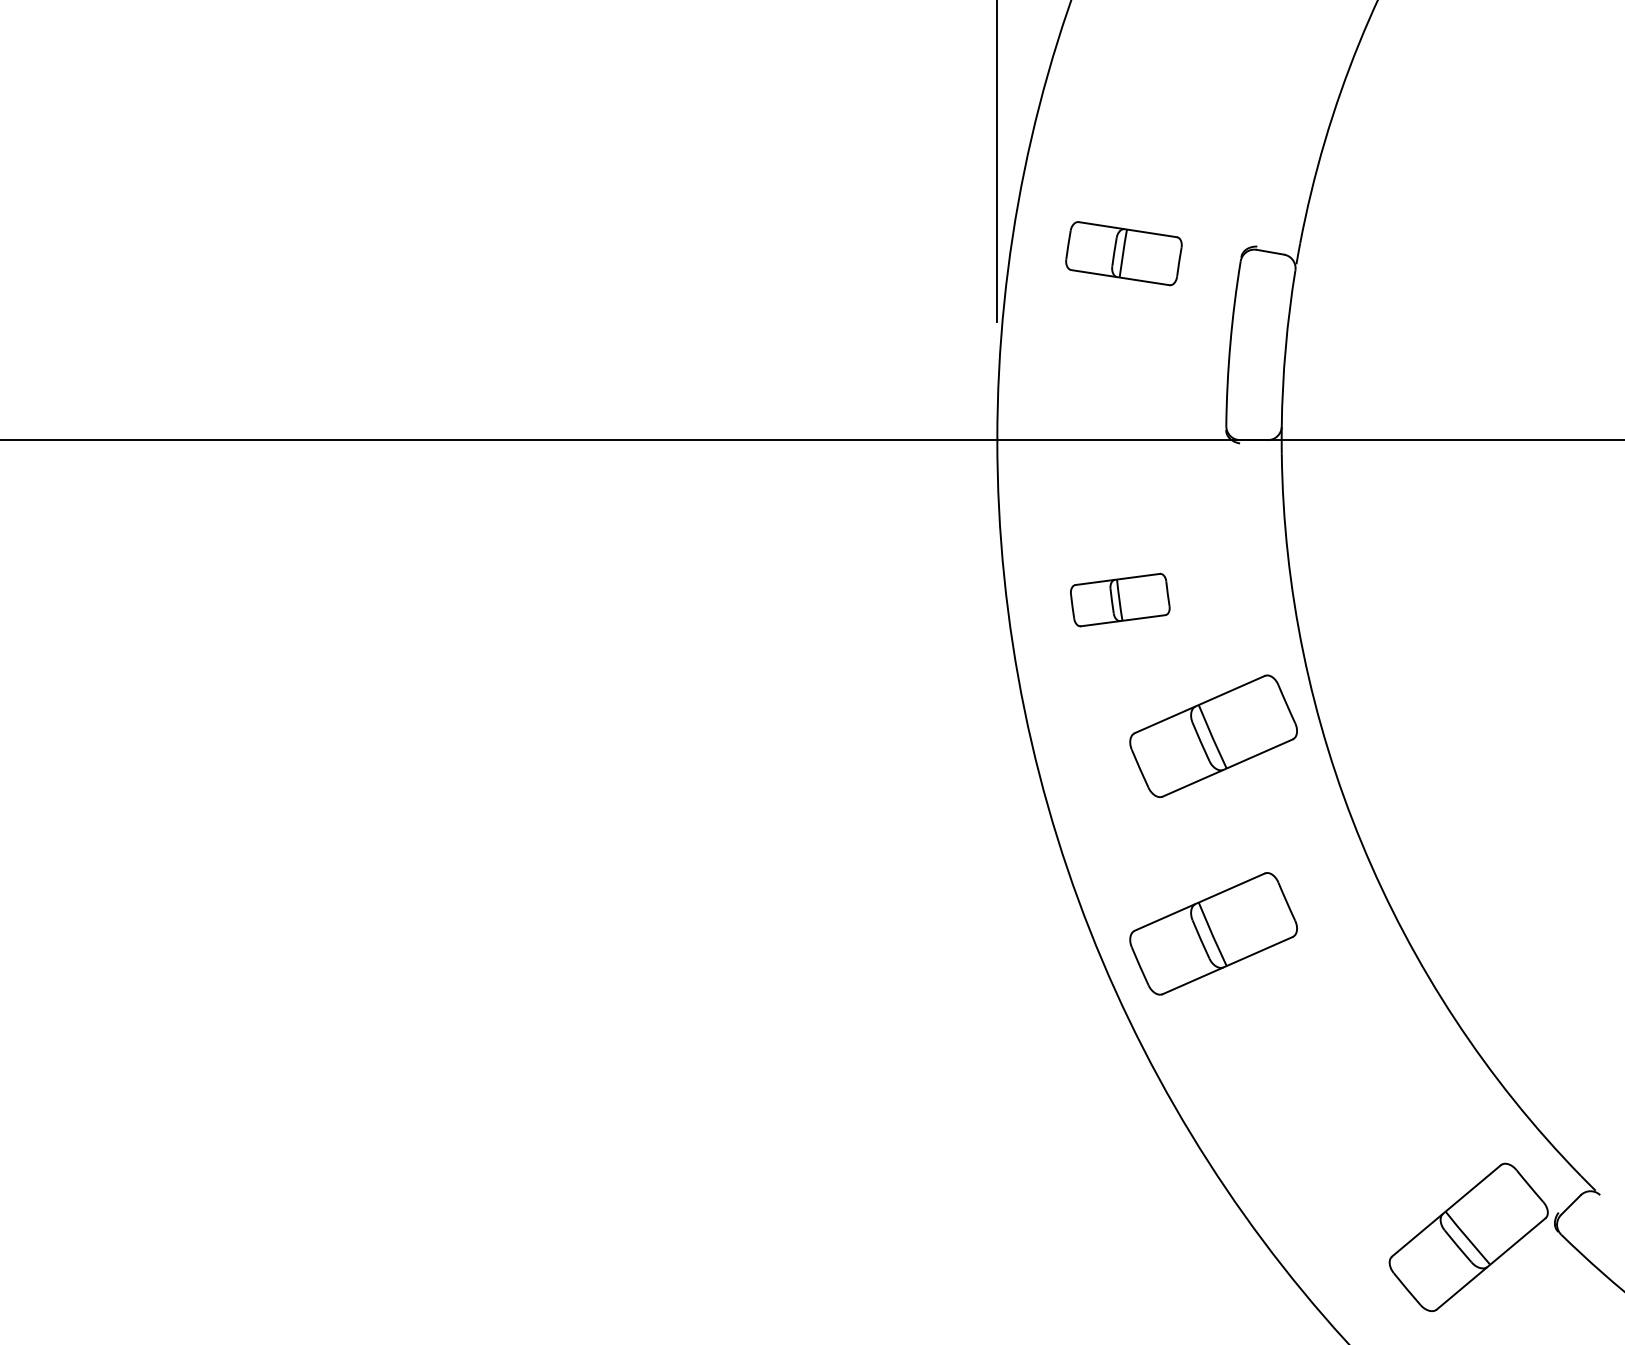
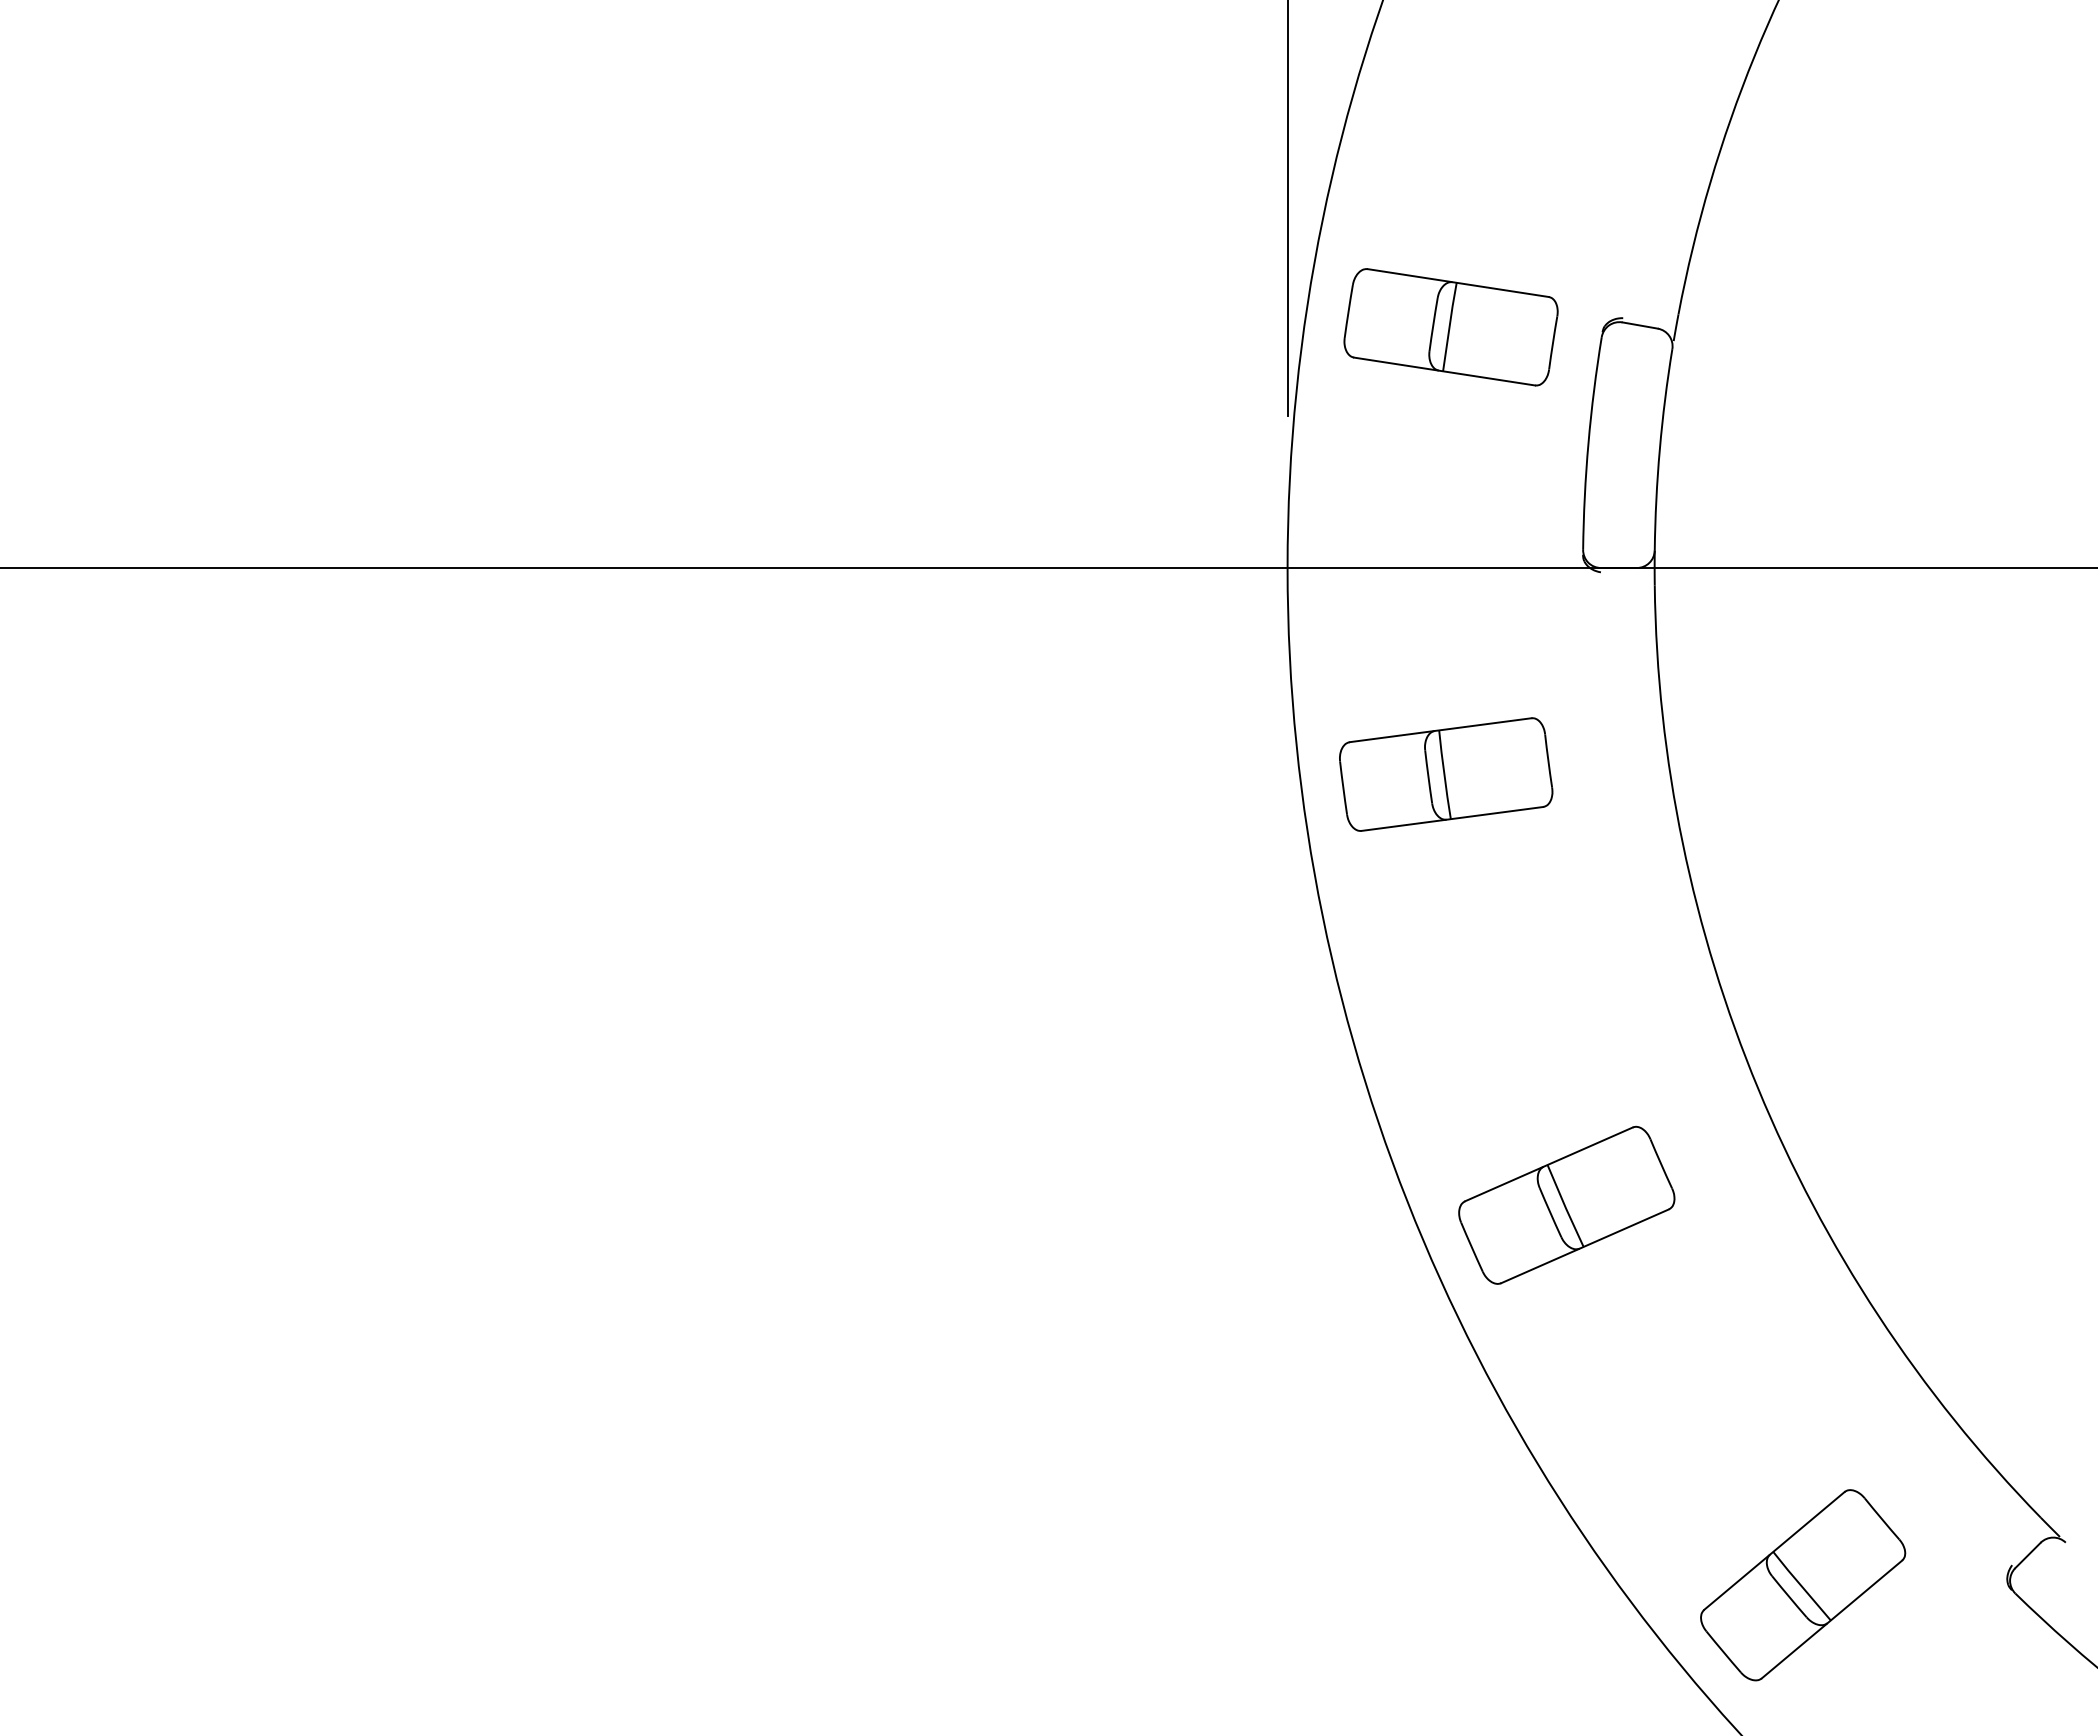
part: (1123, 253) -> (1450, 327), size x1.43
part: (1120, 600) -> (1446, 774), size x1.67
part: (1213, 735) -> (1566, 949), removed
part: (1469, 1237) -> (1803, 1585), moved

